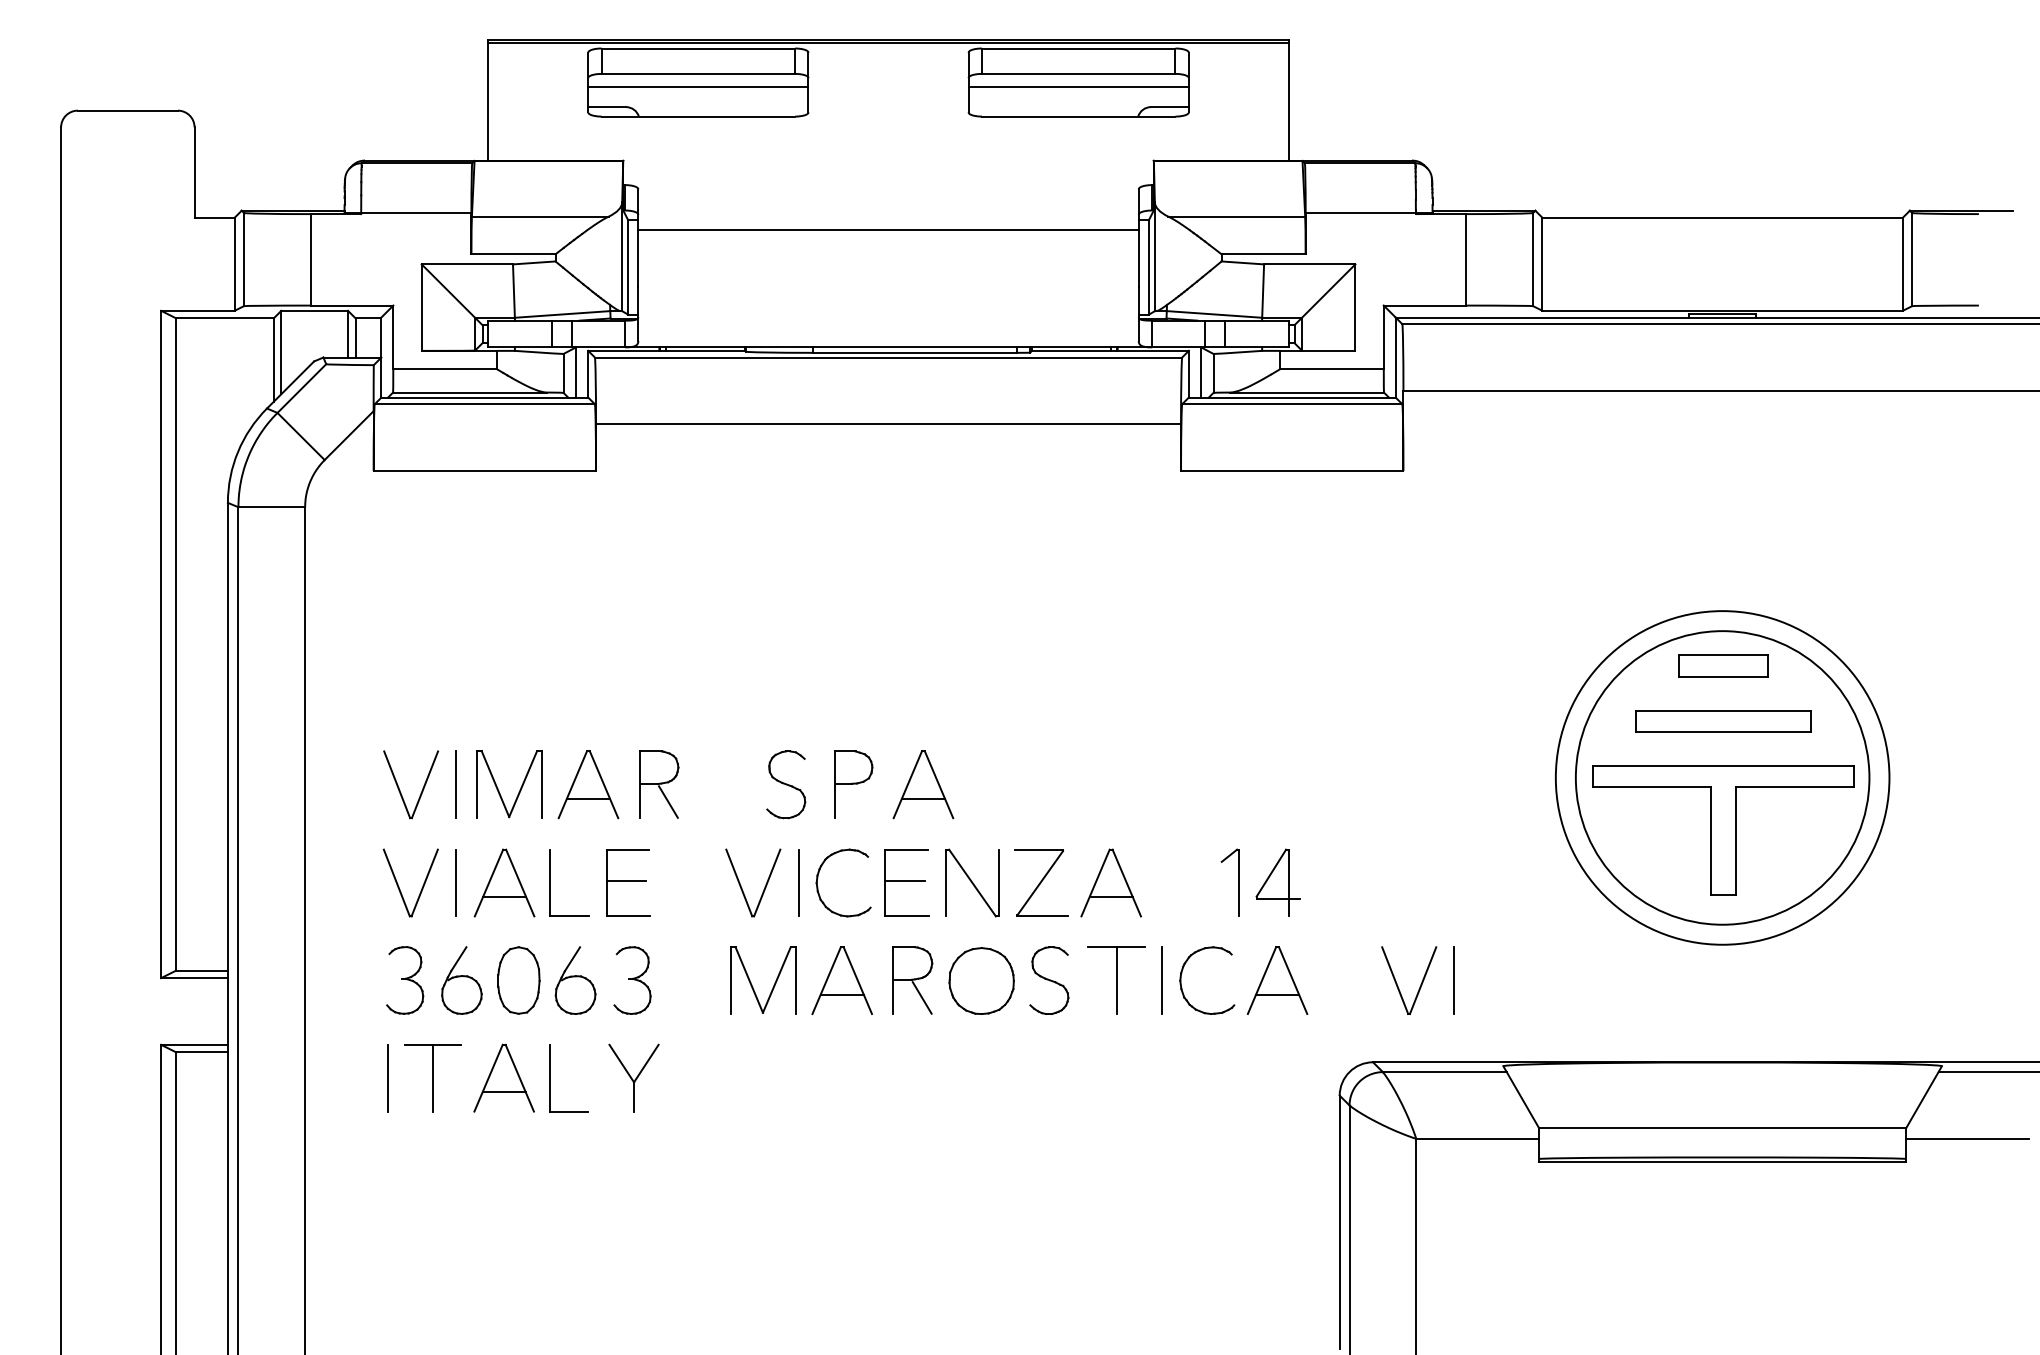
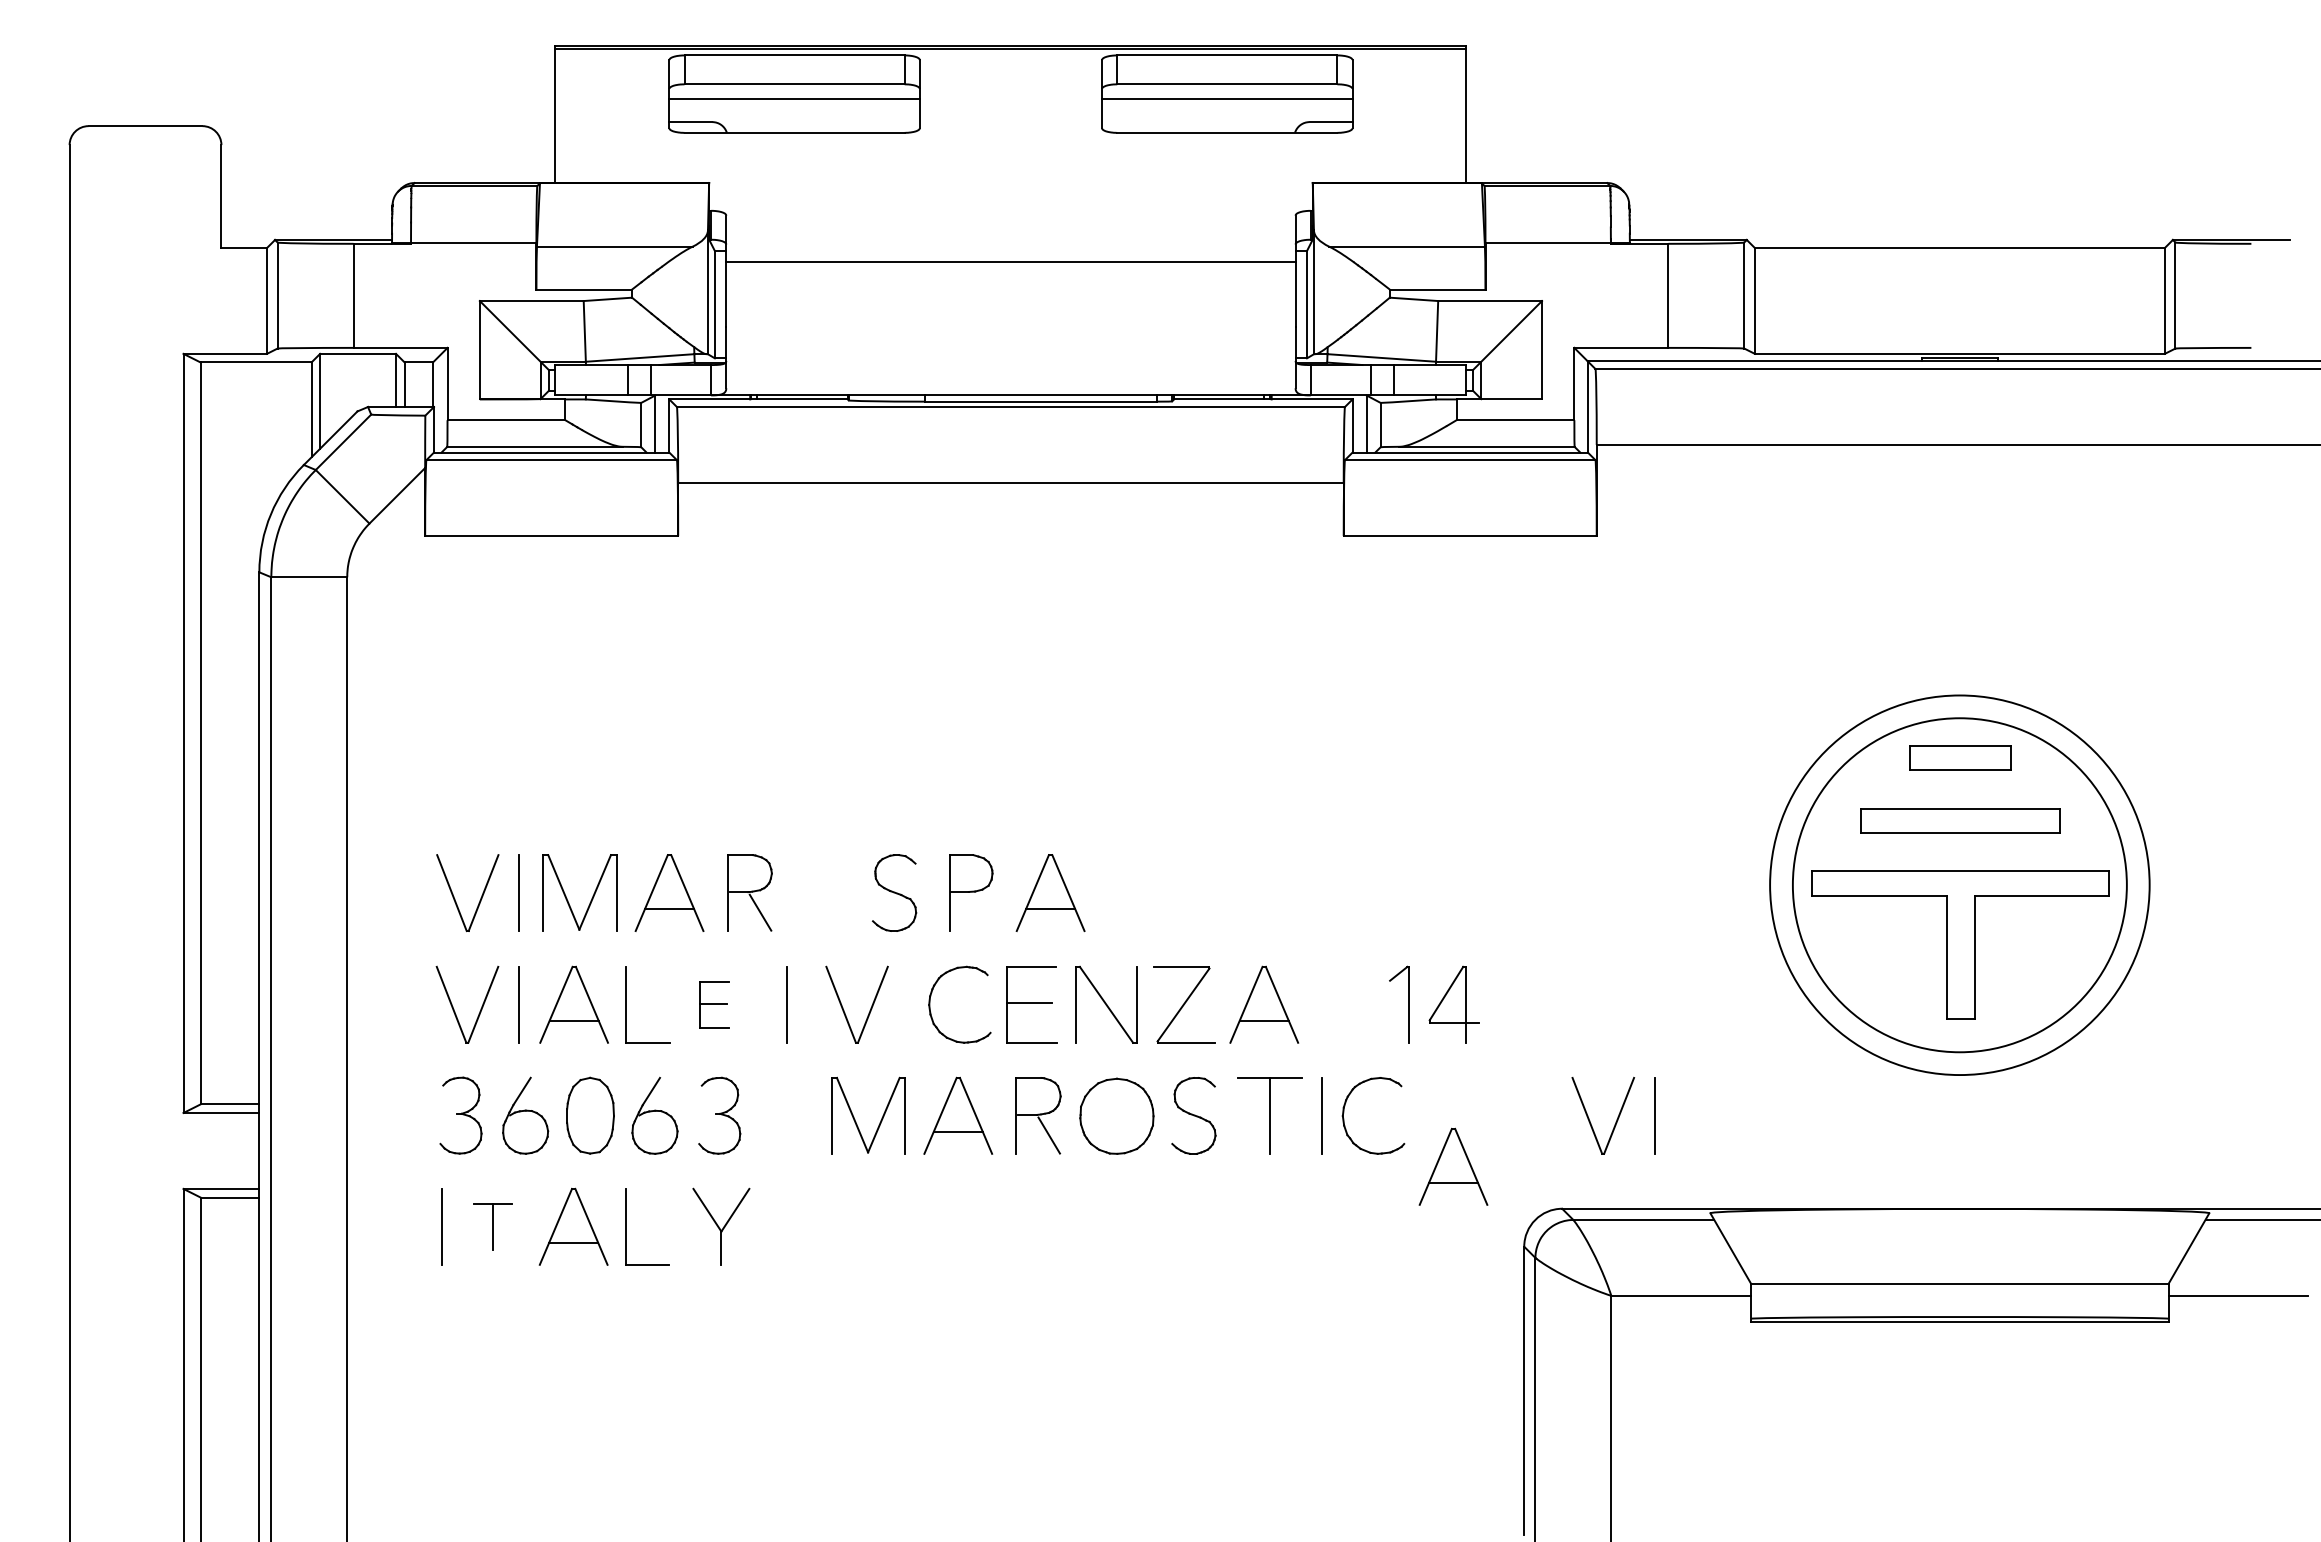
part: (627, 882) -> (714, 1004), size x0.6
line: (798, 882) -> (786, 1004), moved
part: (1277, 980) -> (1453, 1166), moved
part: (432, 1077) -> (492, 1226), size x0.6

